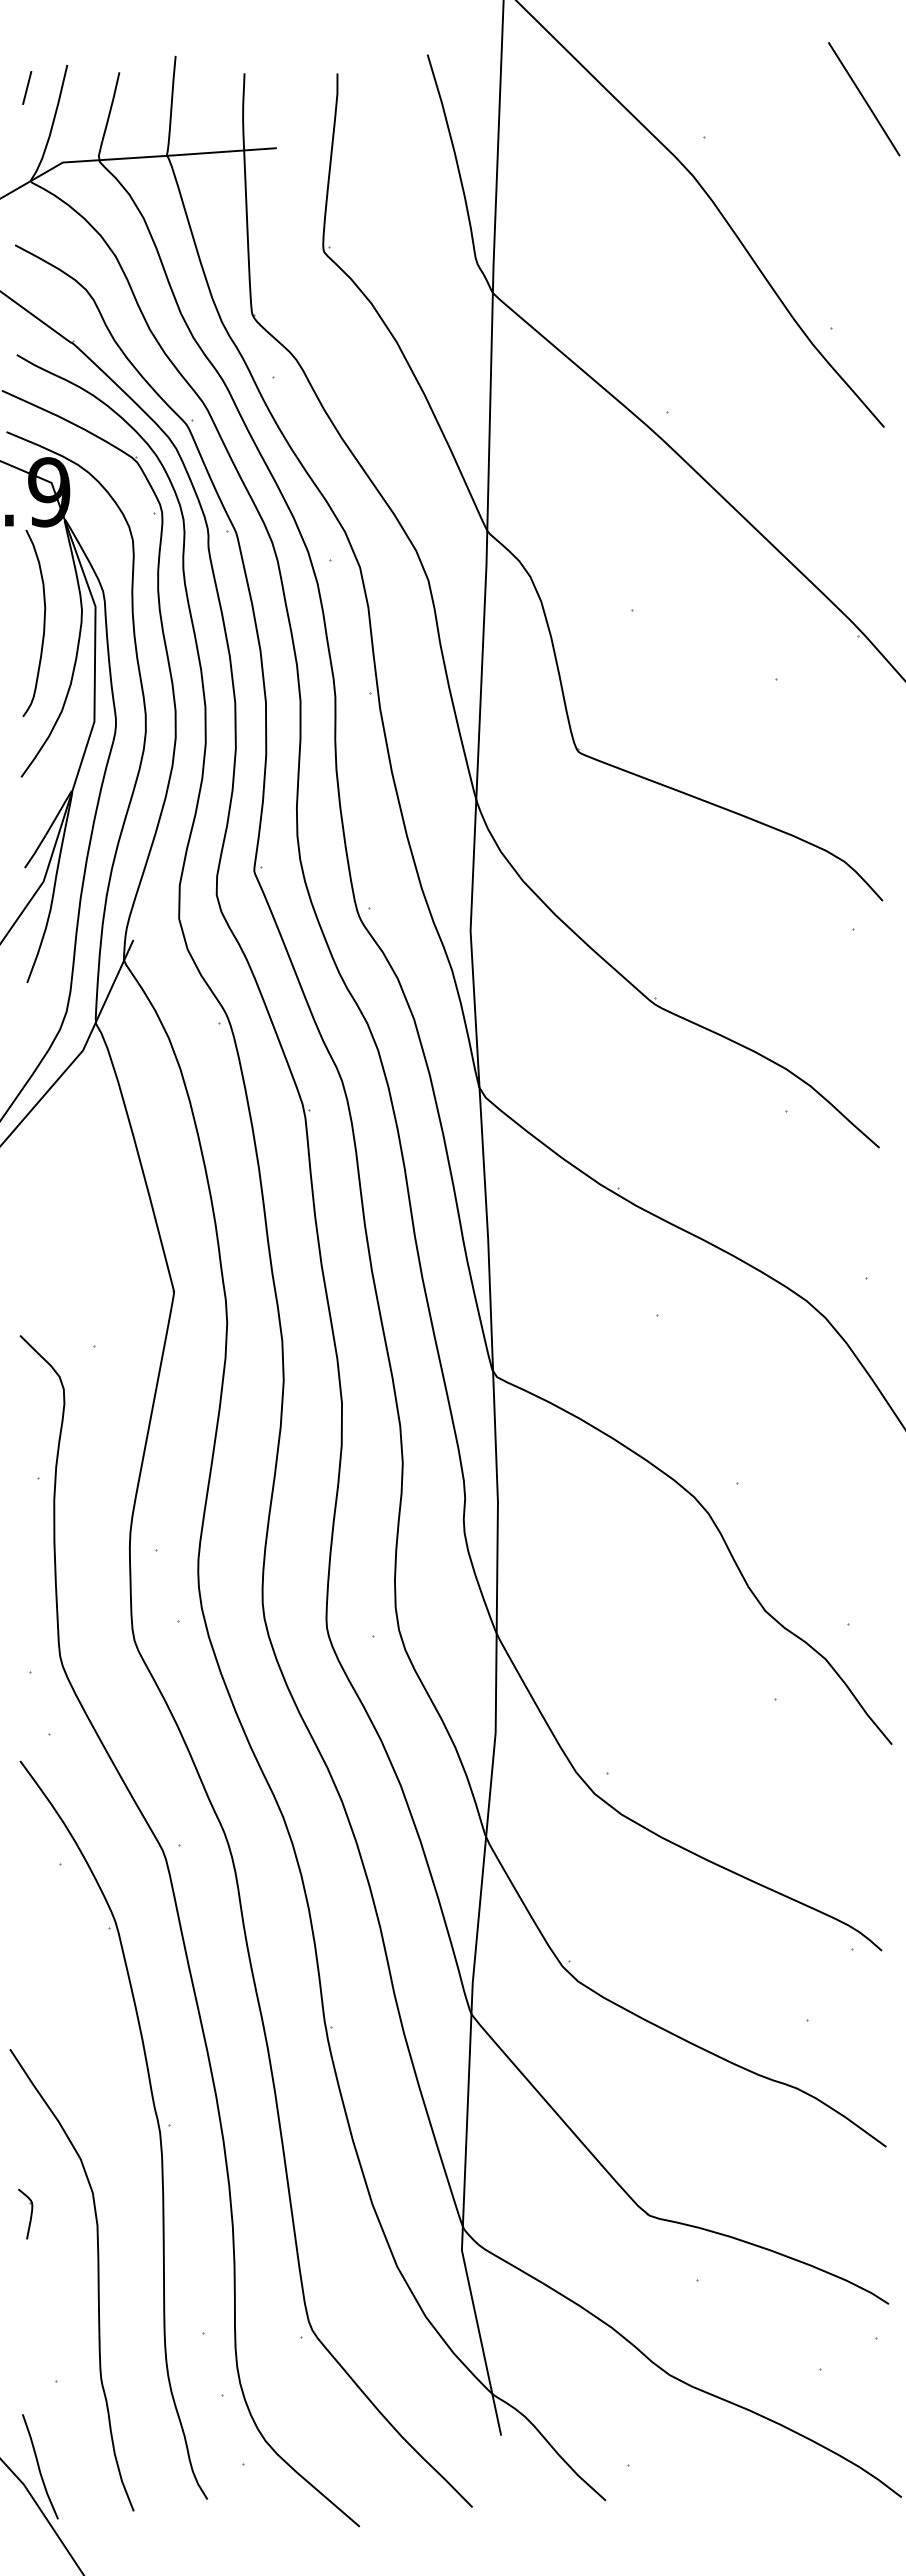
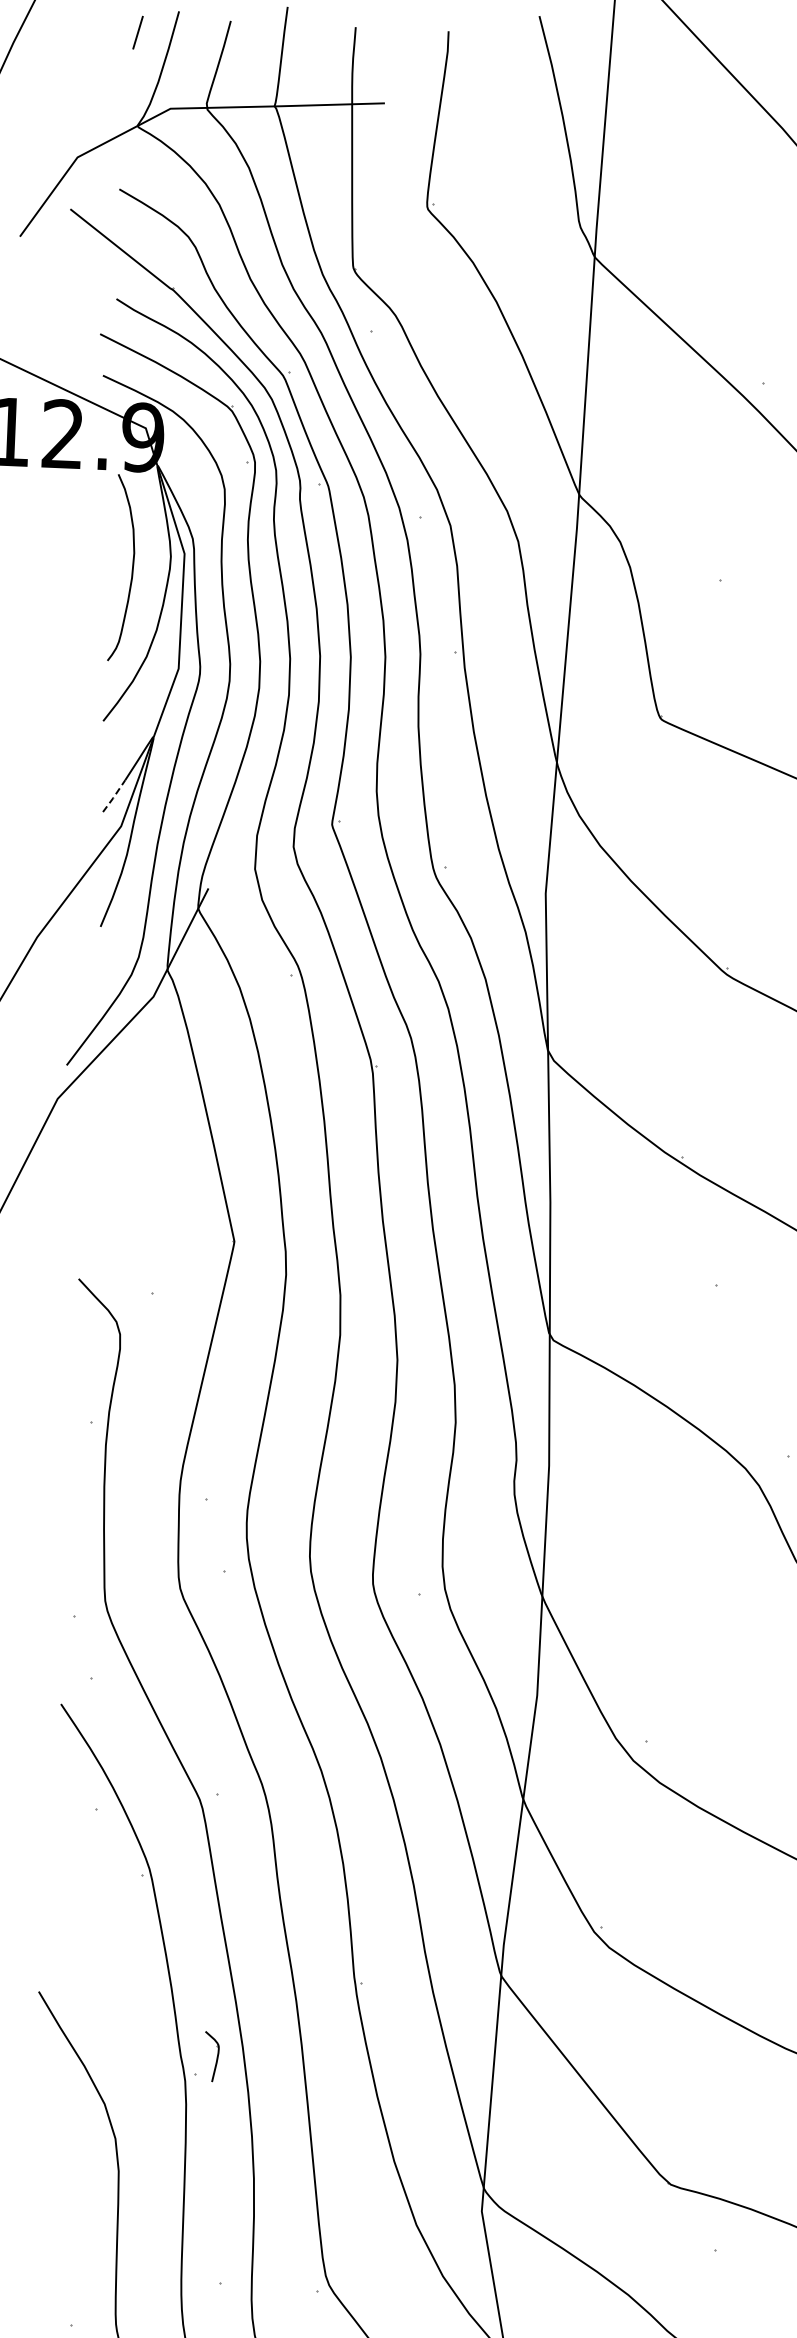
line: (35, 852) -> (114, 796), solid -> dashed
part: (25, 2213) -> (211, 2056), moved

